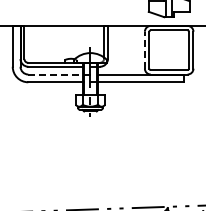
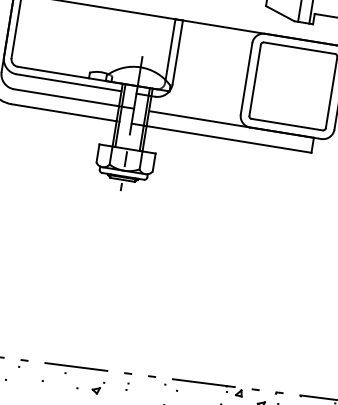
line: (144, 49) -> (246, 77), dashed -> solid
line: (56, 74) -> (68, 98), dashed -> solid

